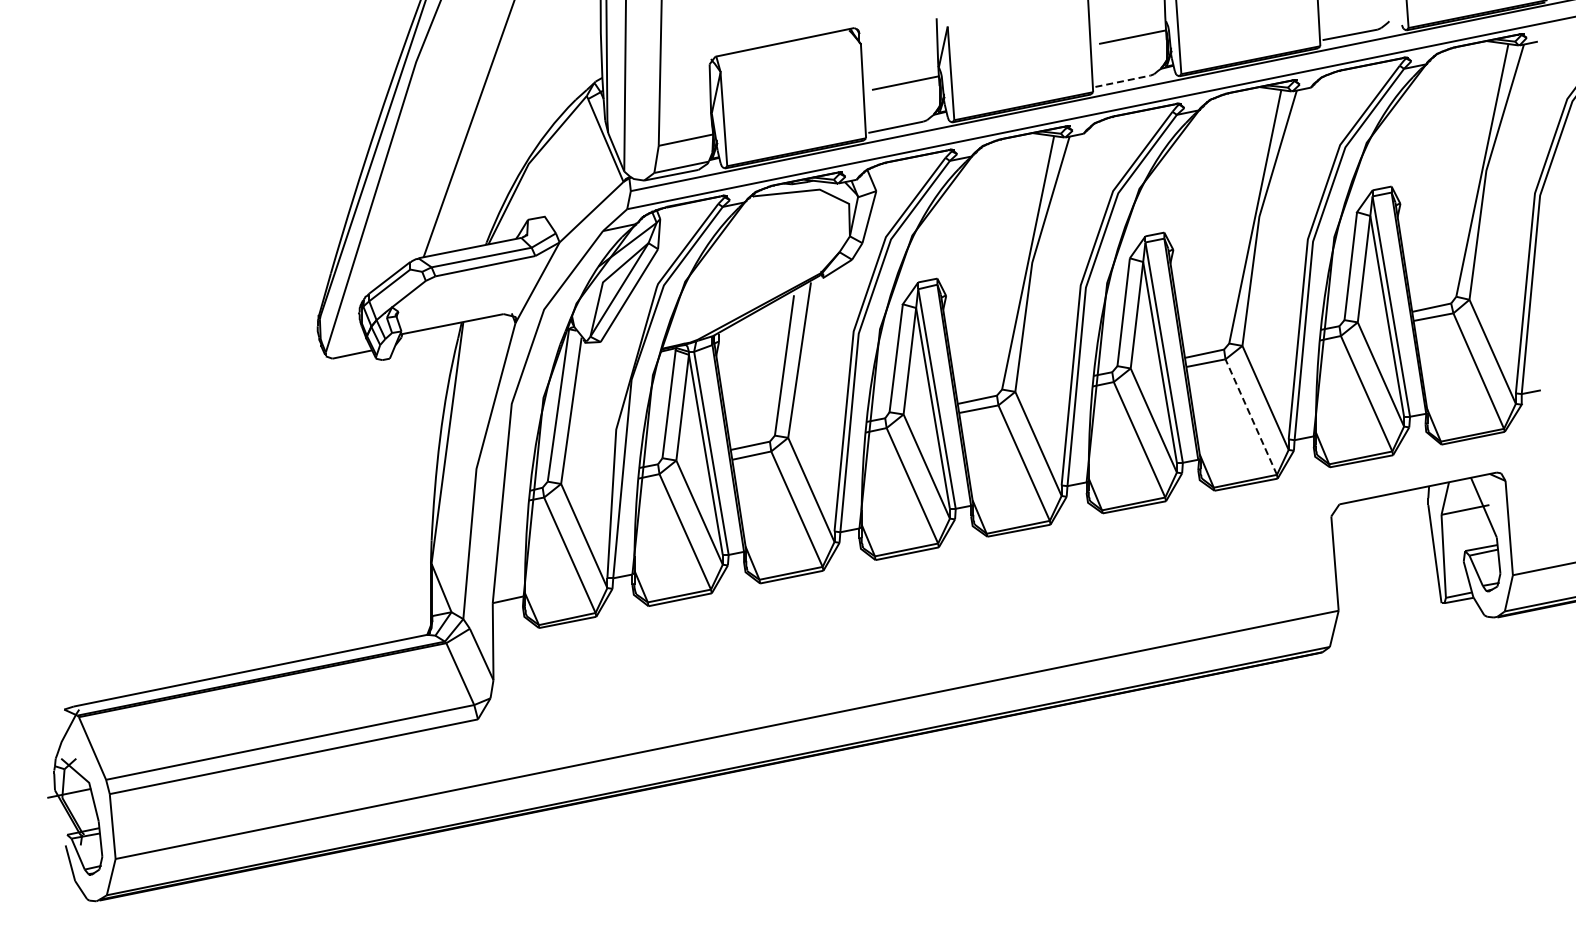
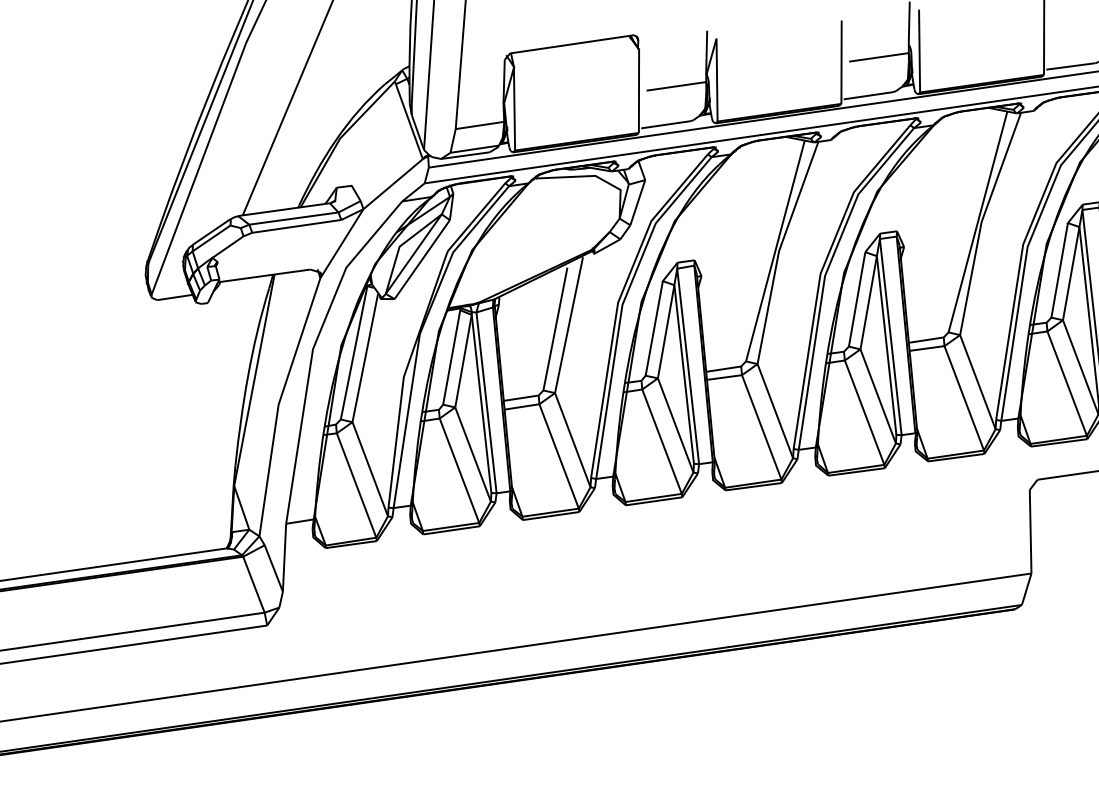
line: (1123, 81) -> (868, 96), dashed -> solid
line: (1251, 416) -> (964, 397), dashed -> solid

